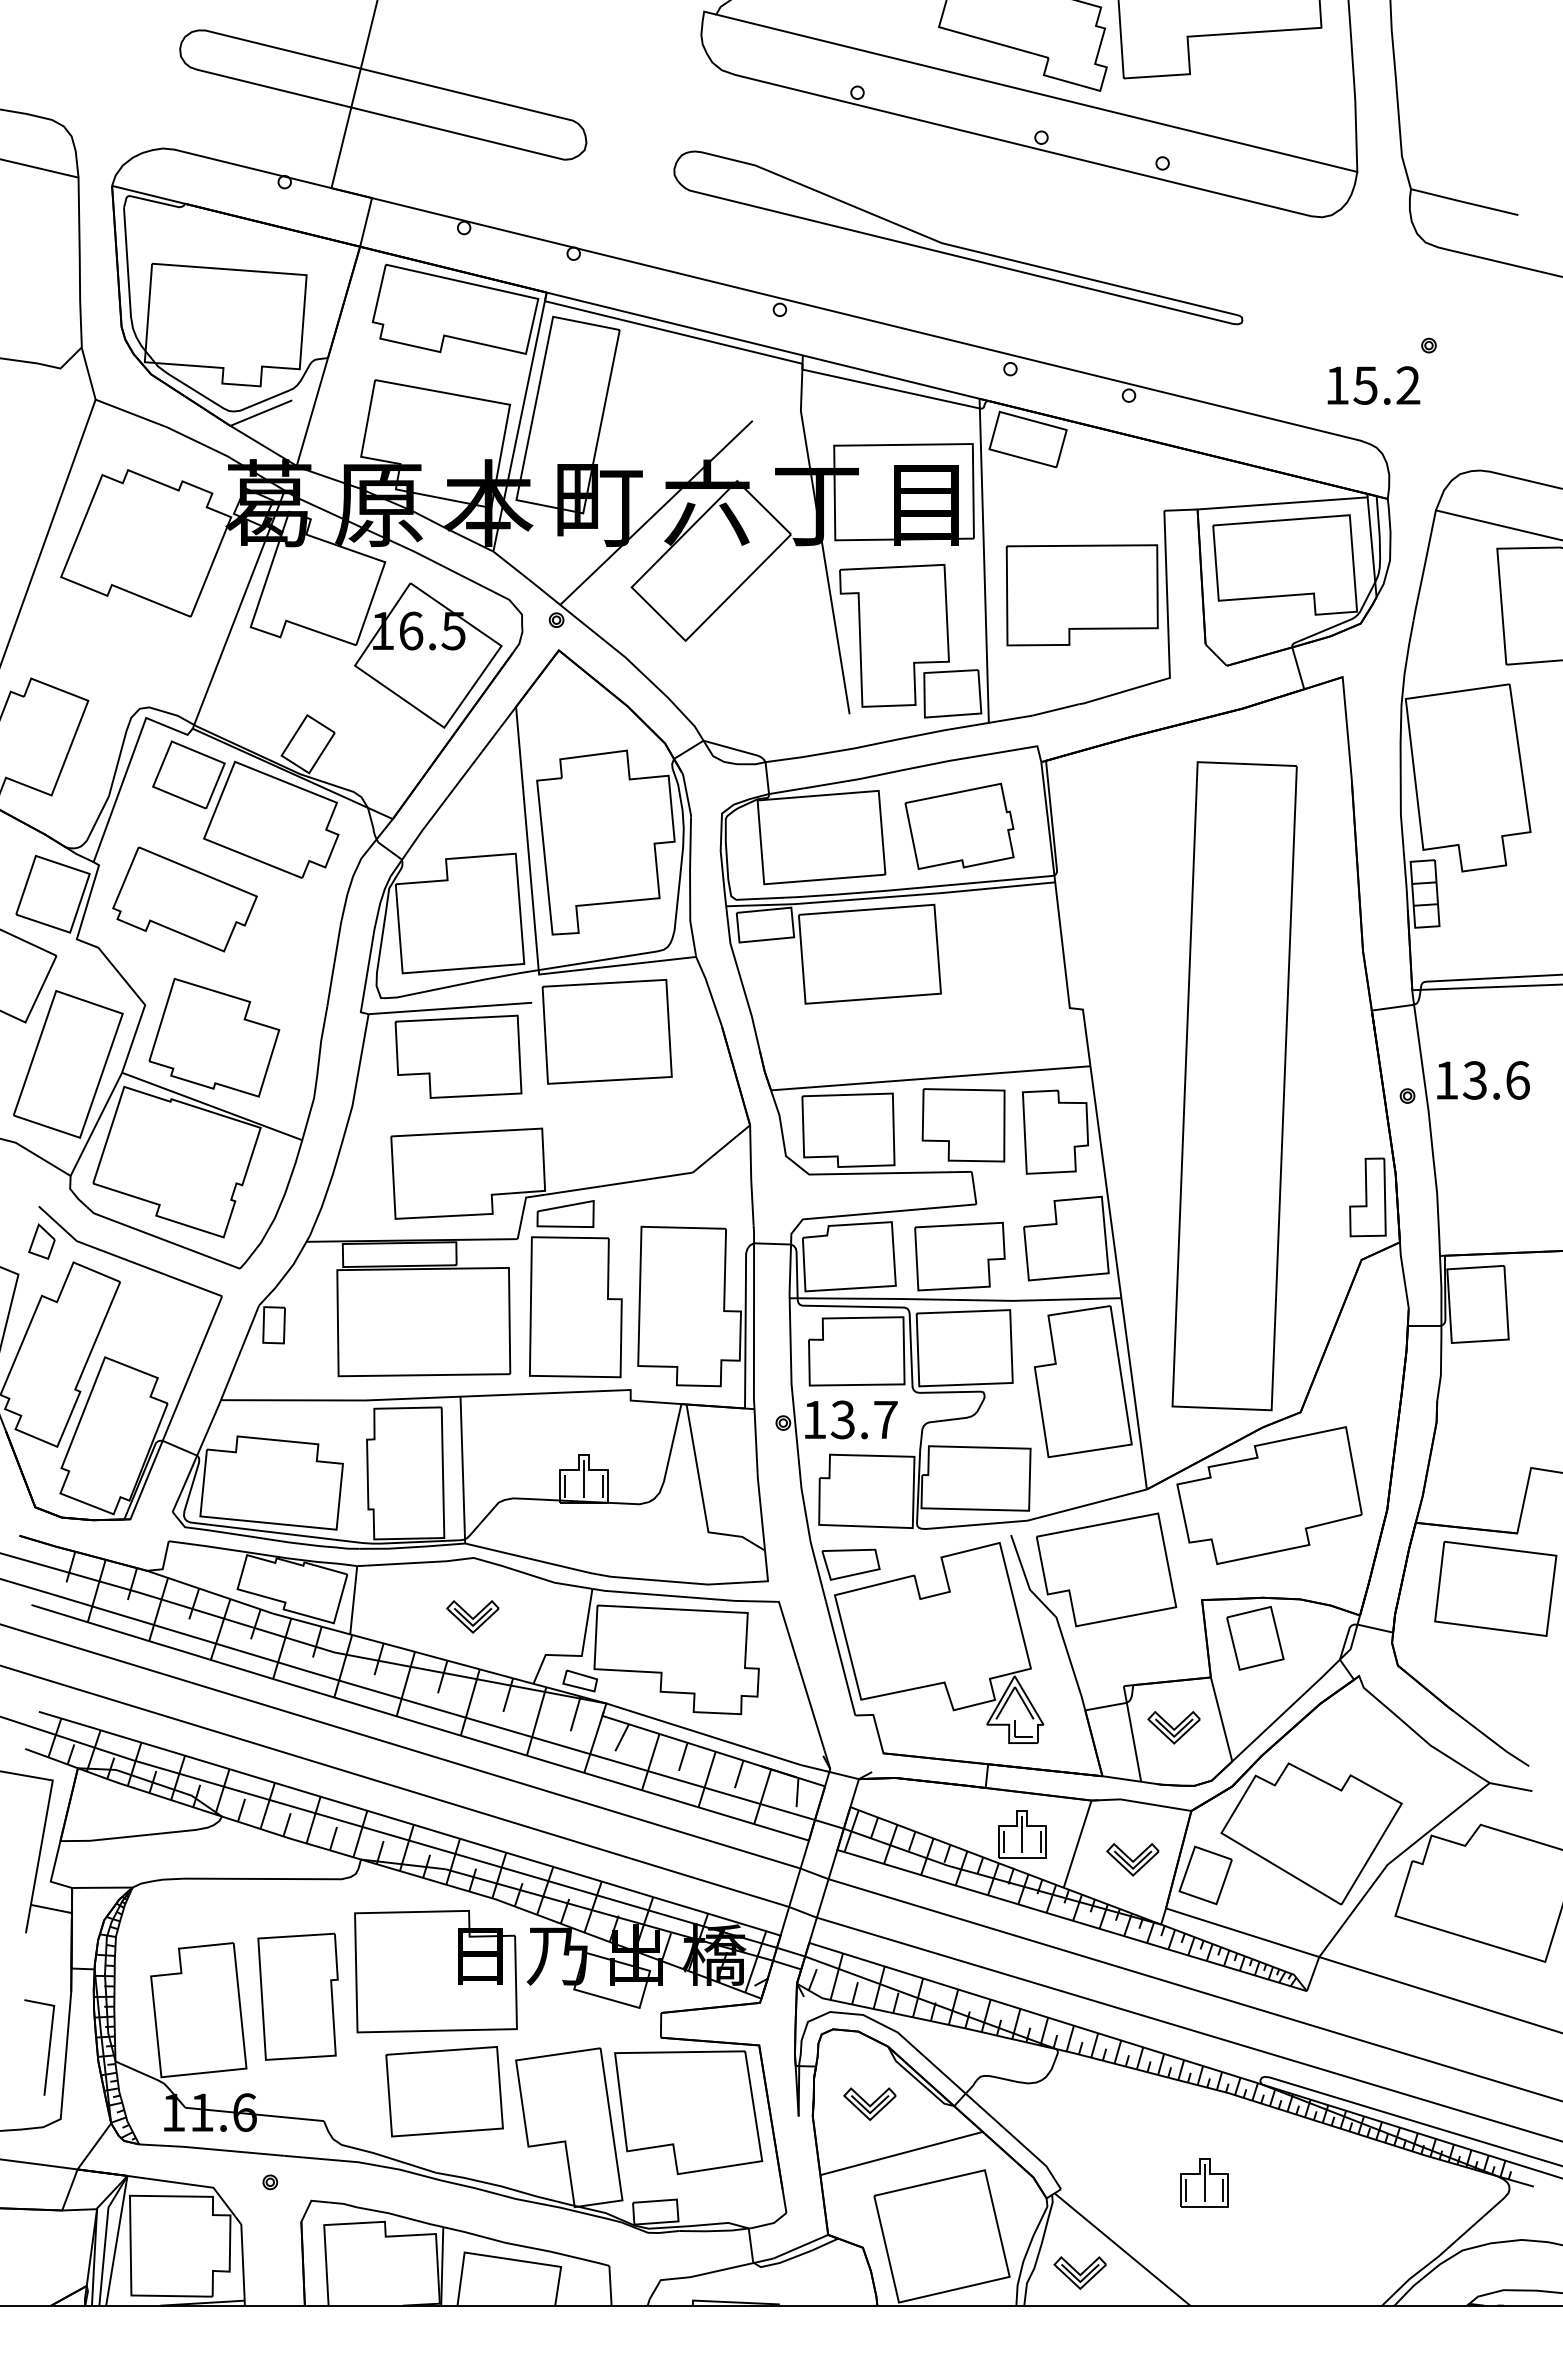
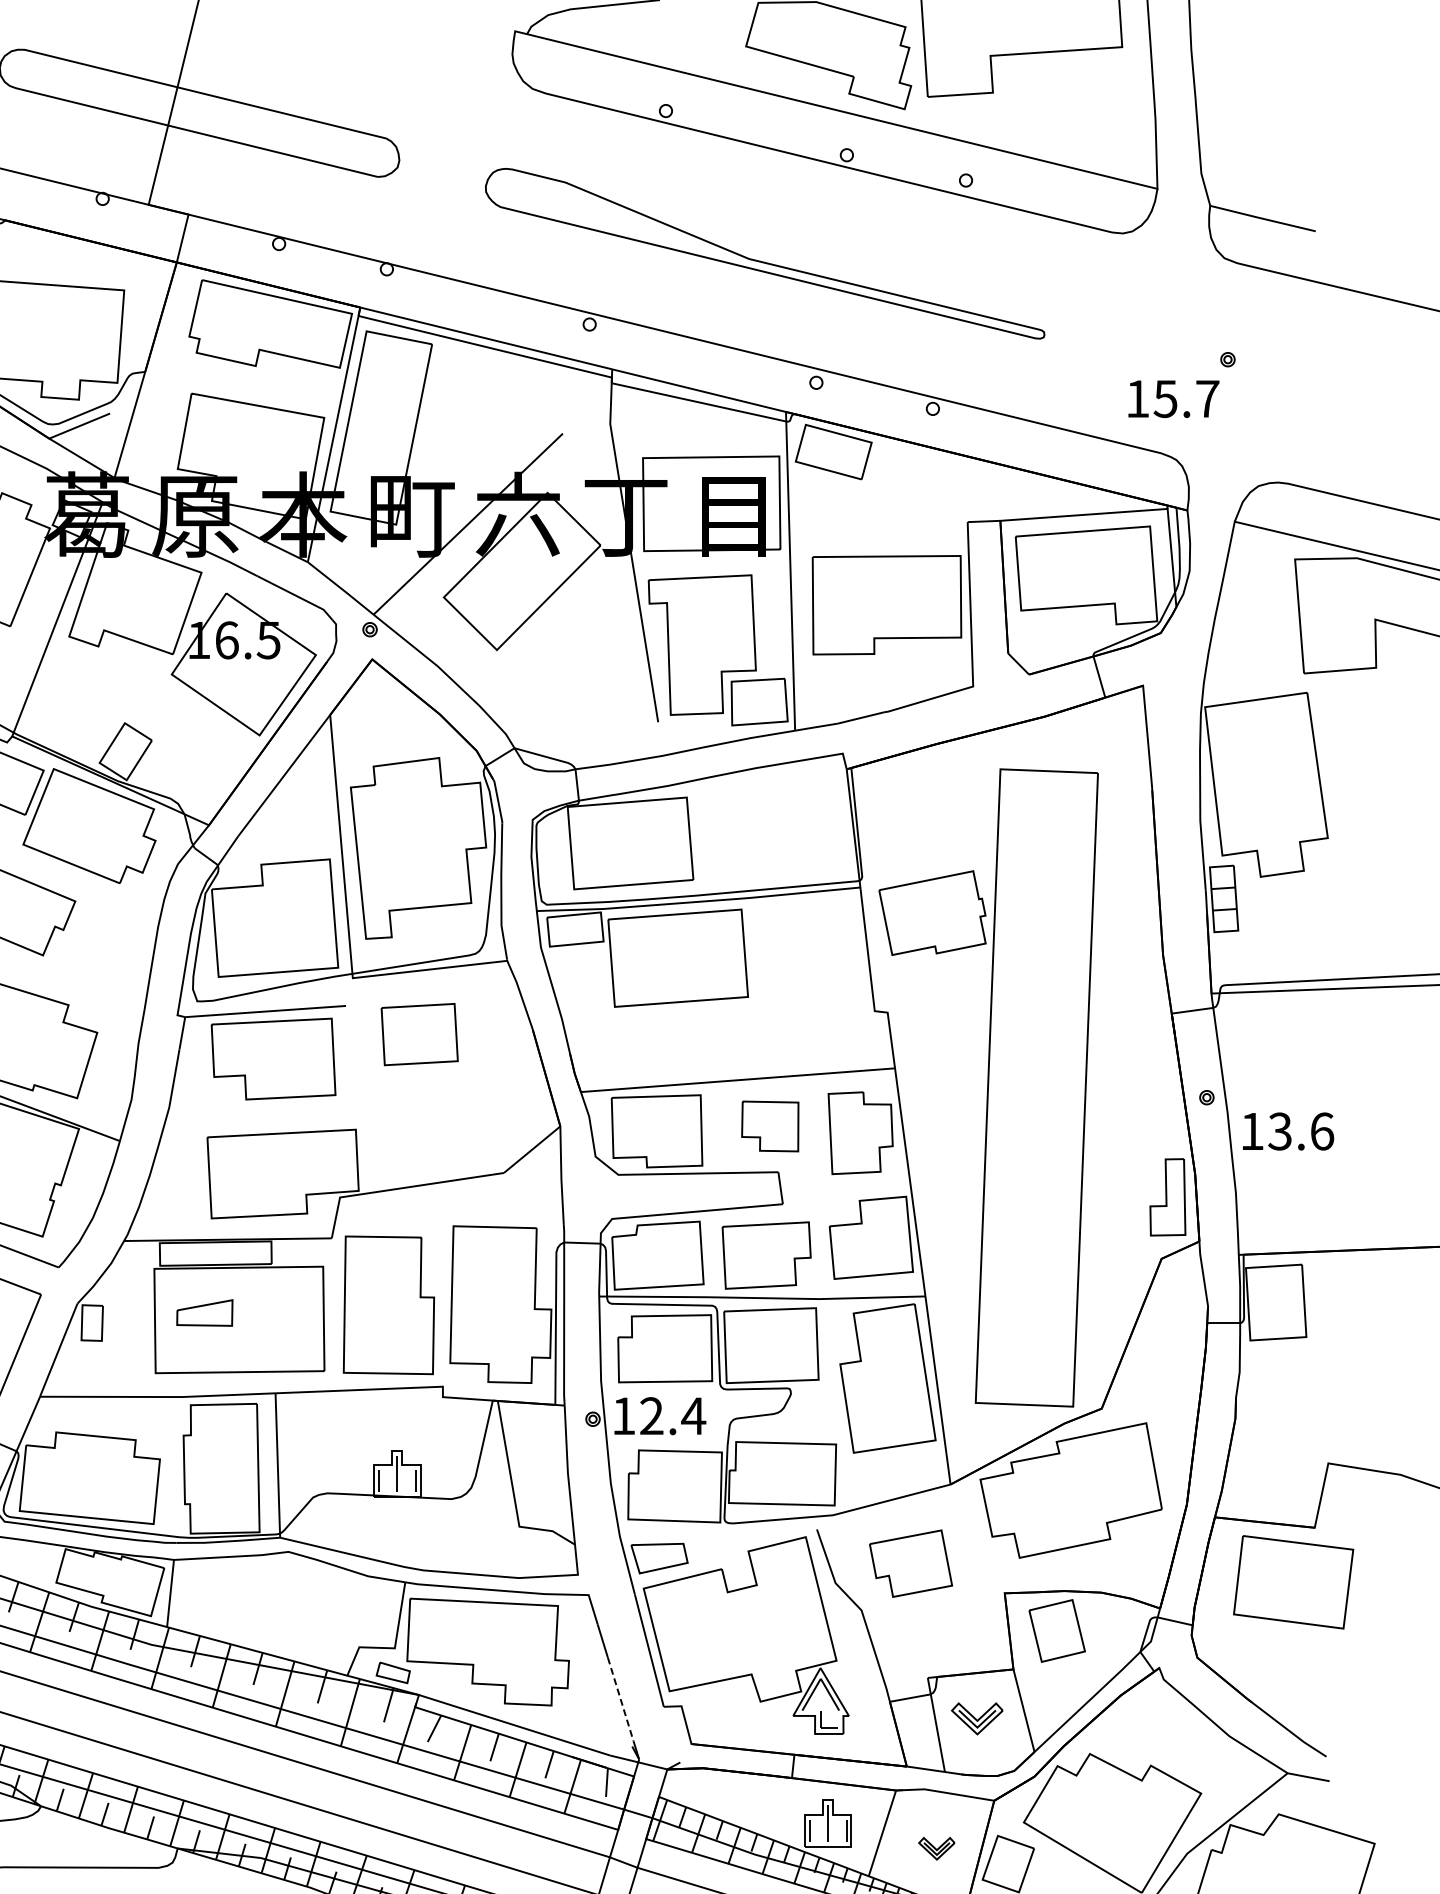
text: (1408, 385) -> (1207, 398), 15.2 -> 15.7
part: (959, 825) -> (932, 912), moved
part: (606, 1031) -> (419, 1034), size x0.6
text: (1483, 1080) -> (1288, 1131), moved
part: (963, 1125) -> (770, 1126), size x0.7
part: (565, 1213) -> (204, 1312), moved
text: (864, 1419) -> (672, 1415), 13.7 -> 12.4
part: (1106, 1569) -> (910, 1563), size x0.6
part: (472, 1616) -> (287, 1609), removed
line: (811, 1708) -> (620, 1699), solid -> dashed
part: (1132, 1859) -> (936, 1848), size x0.7

